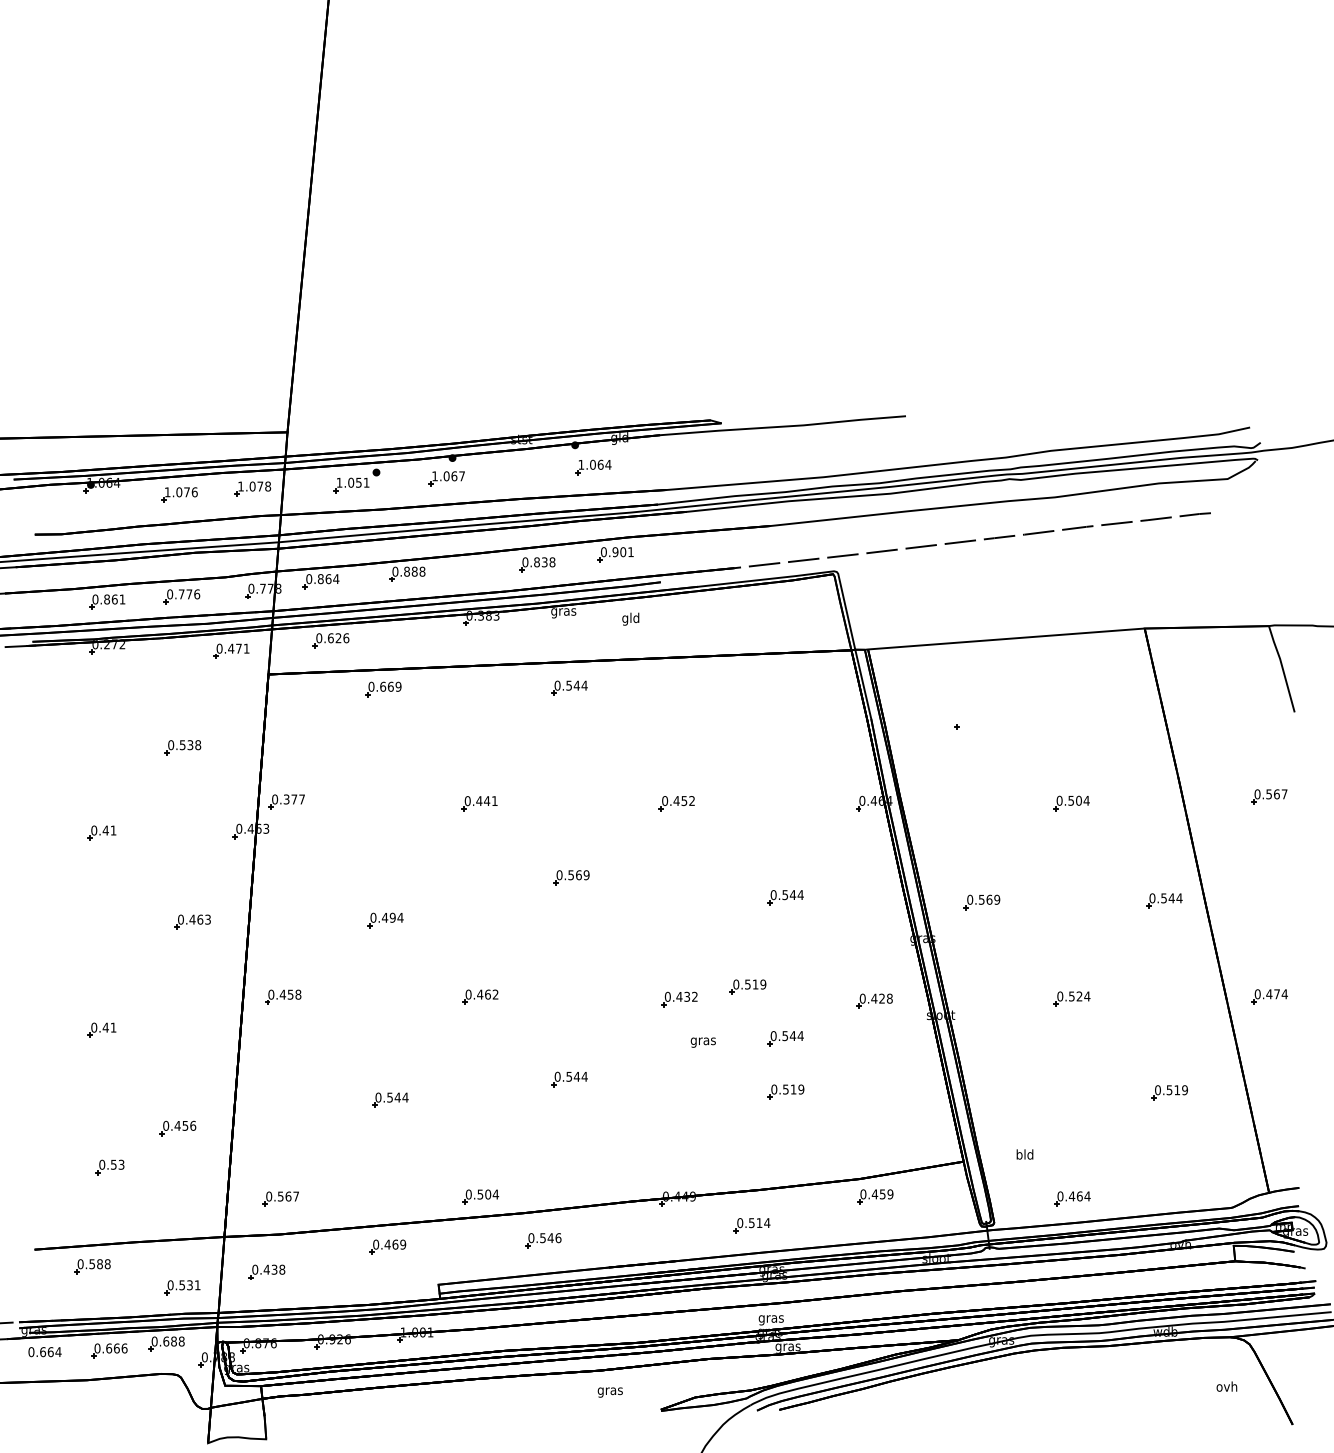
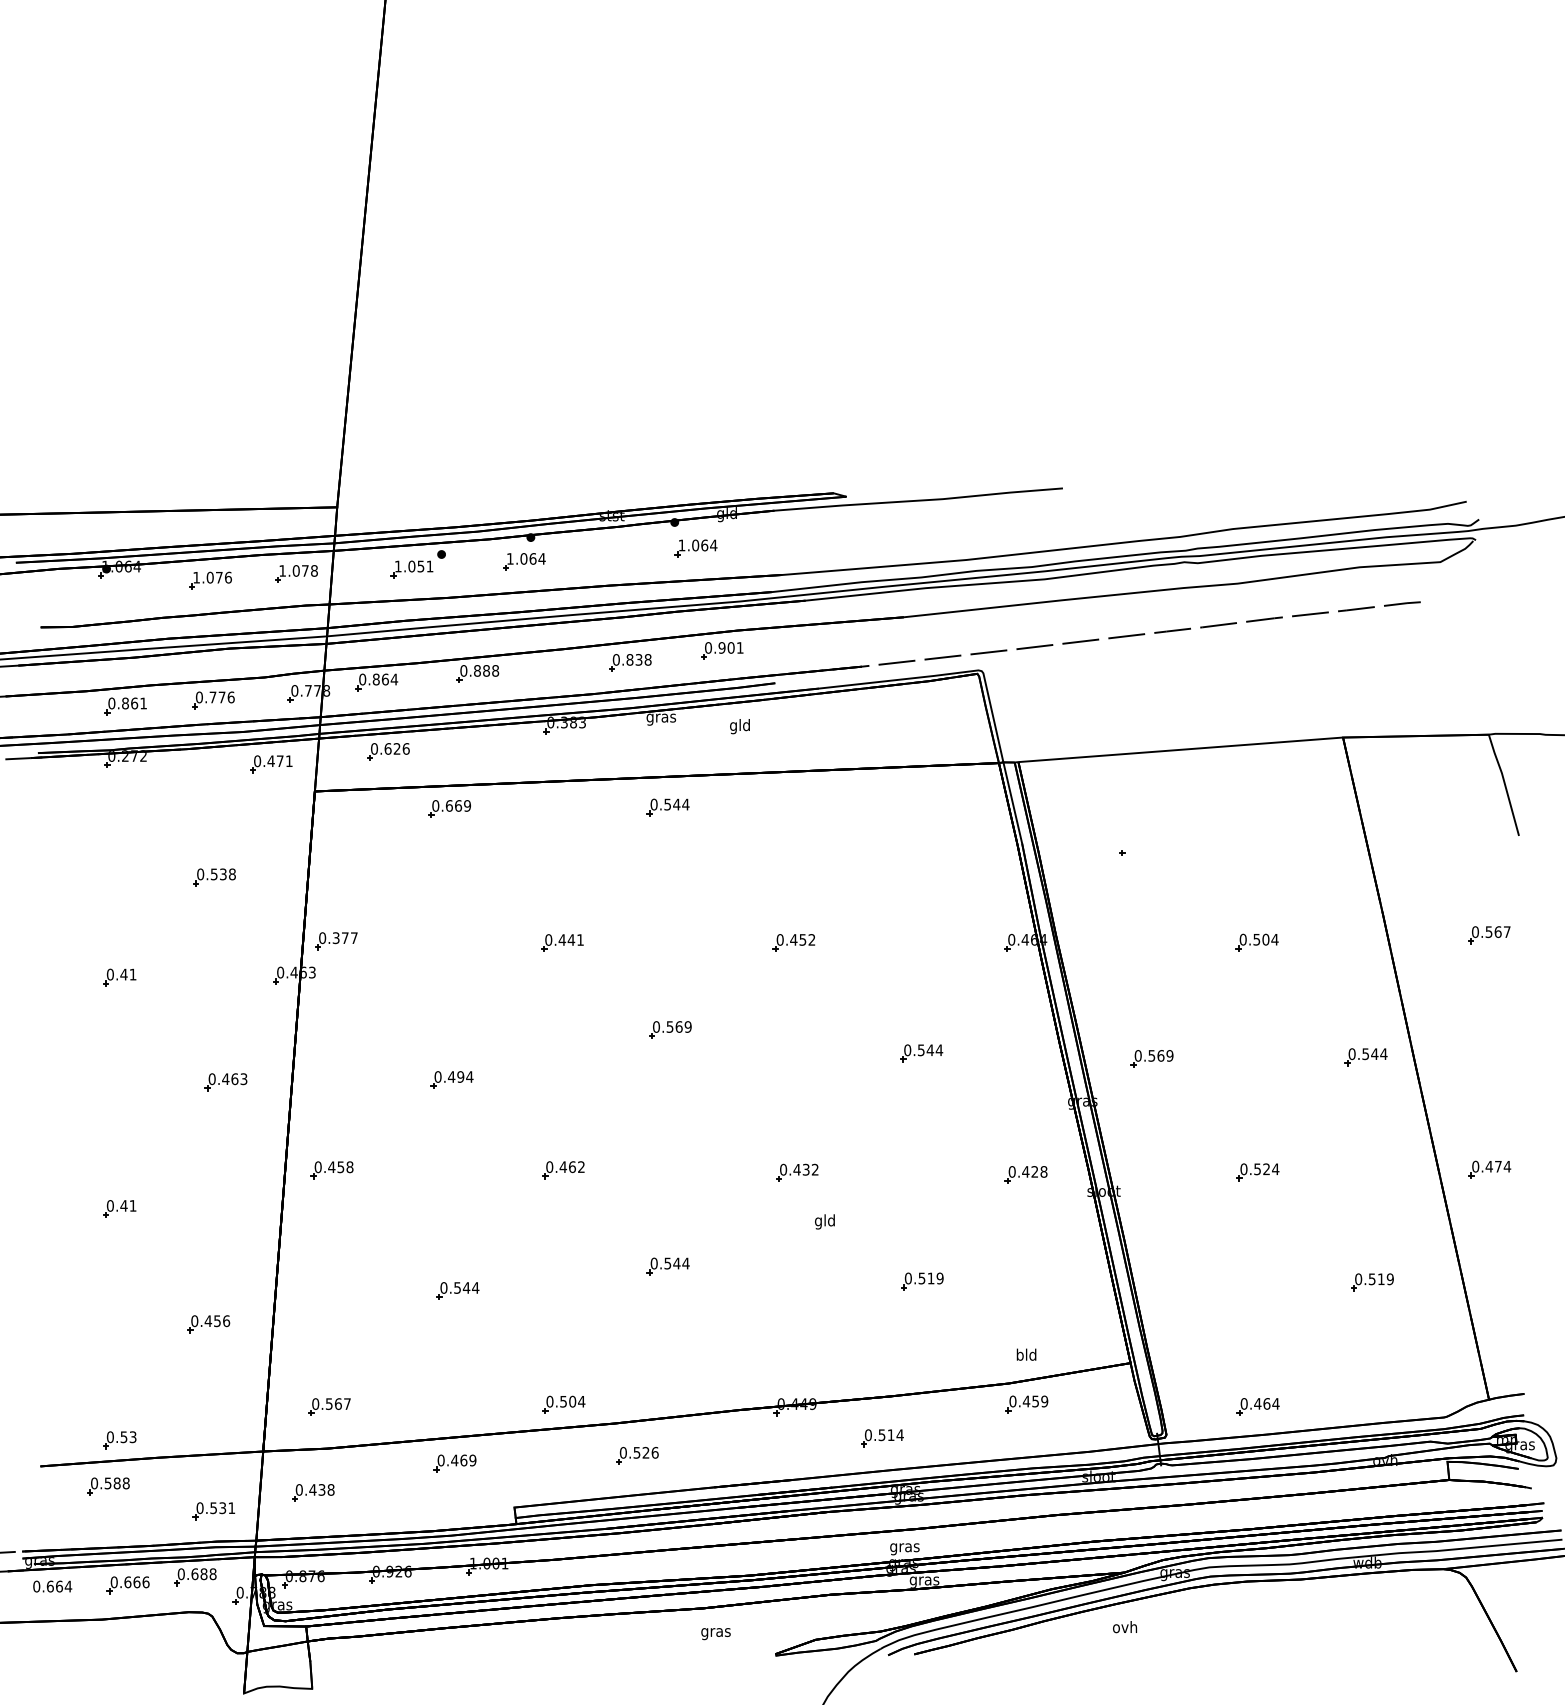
text: (461, 476) -> (541, 559), 1.067 -> 1.064
part: (747, 986) -> (876, 1157), removed
part: (785, 1038) -> (921, 1218), removed
text: (702, 1040) -> (824, 1220), gras -> gld
text: (1024, 1154) -> (1025, 1354), moved
part: (109, 1167) -> (118, 1440), moved
text: (550, 1237) -> (645, 1452), 0.546 -> 0.526
text: (1226, 1386) -> (1124, 1626), moved

